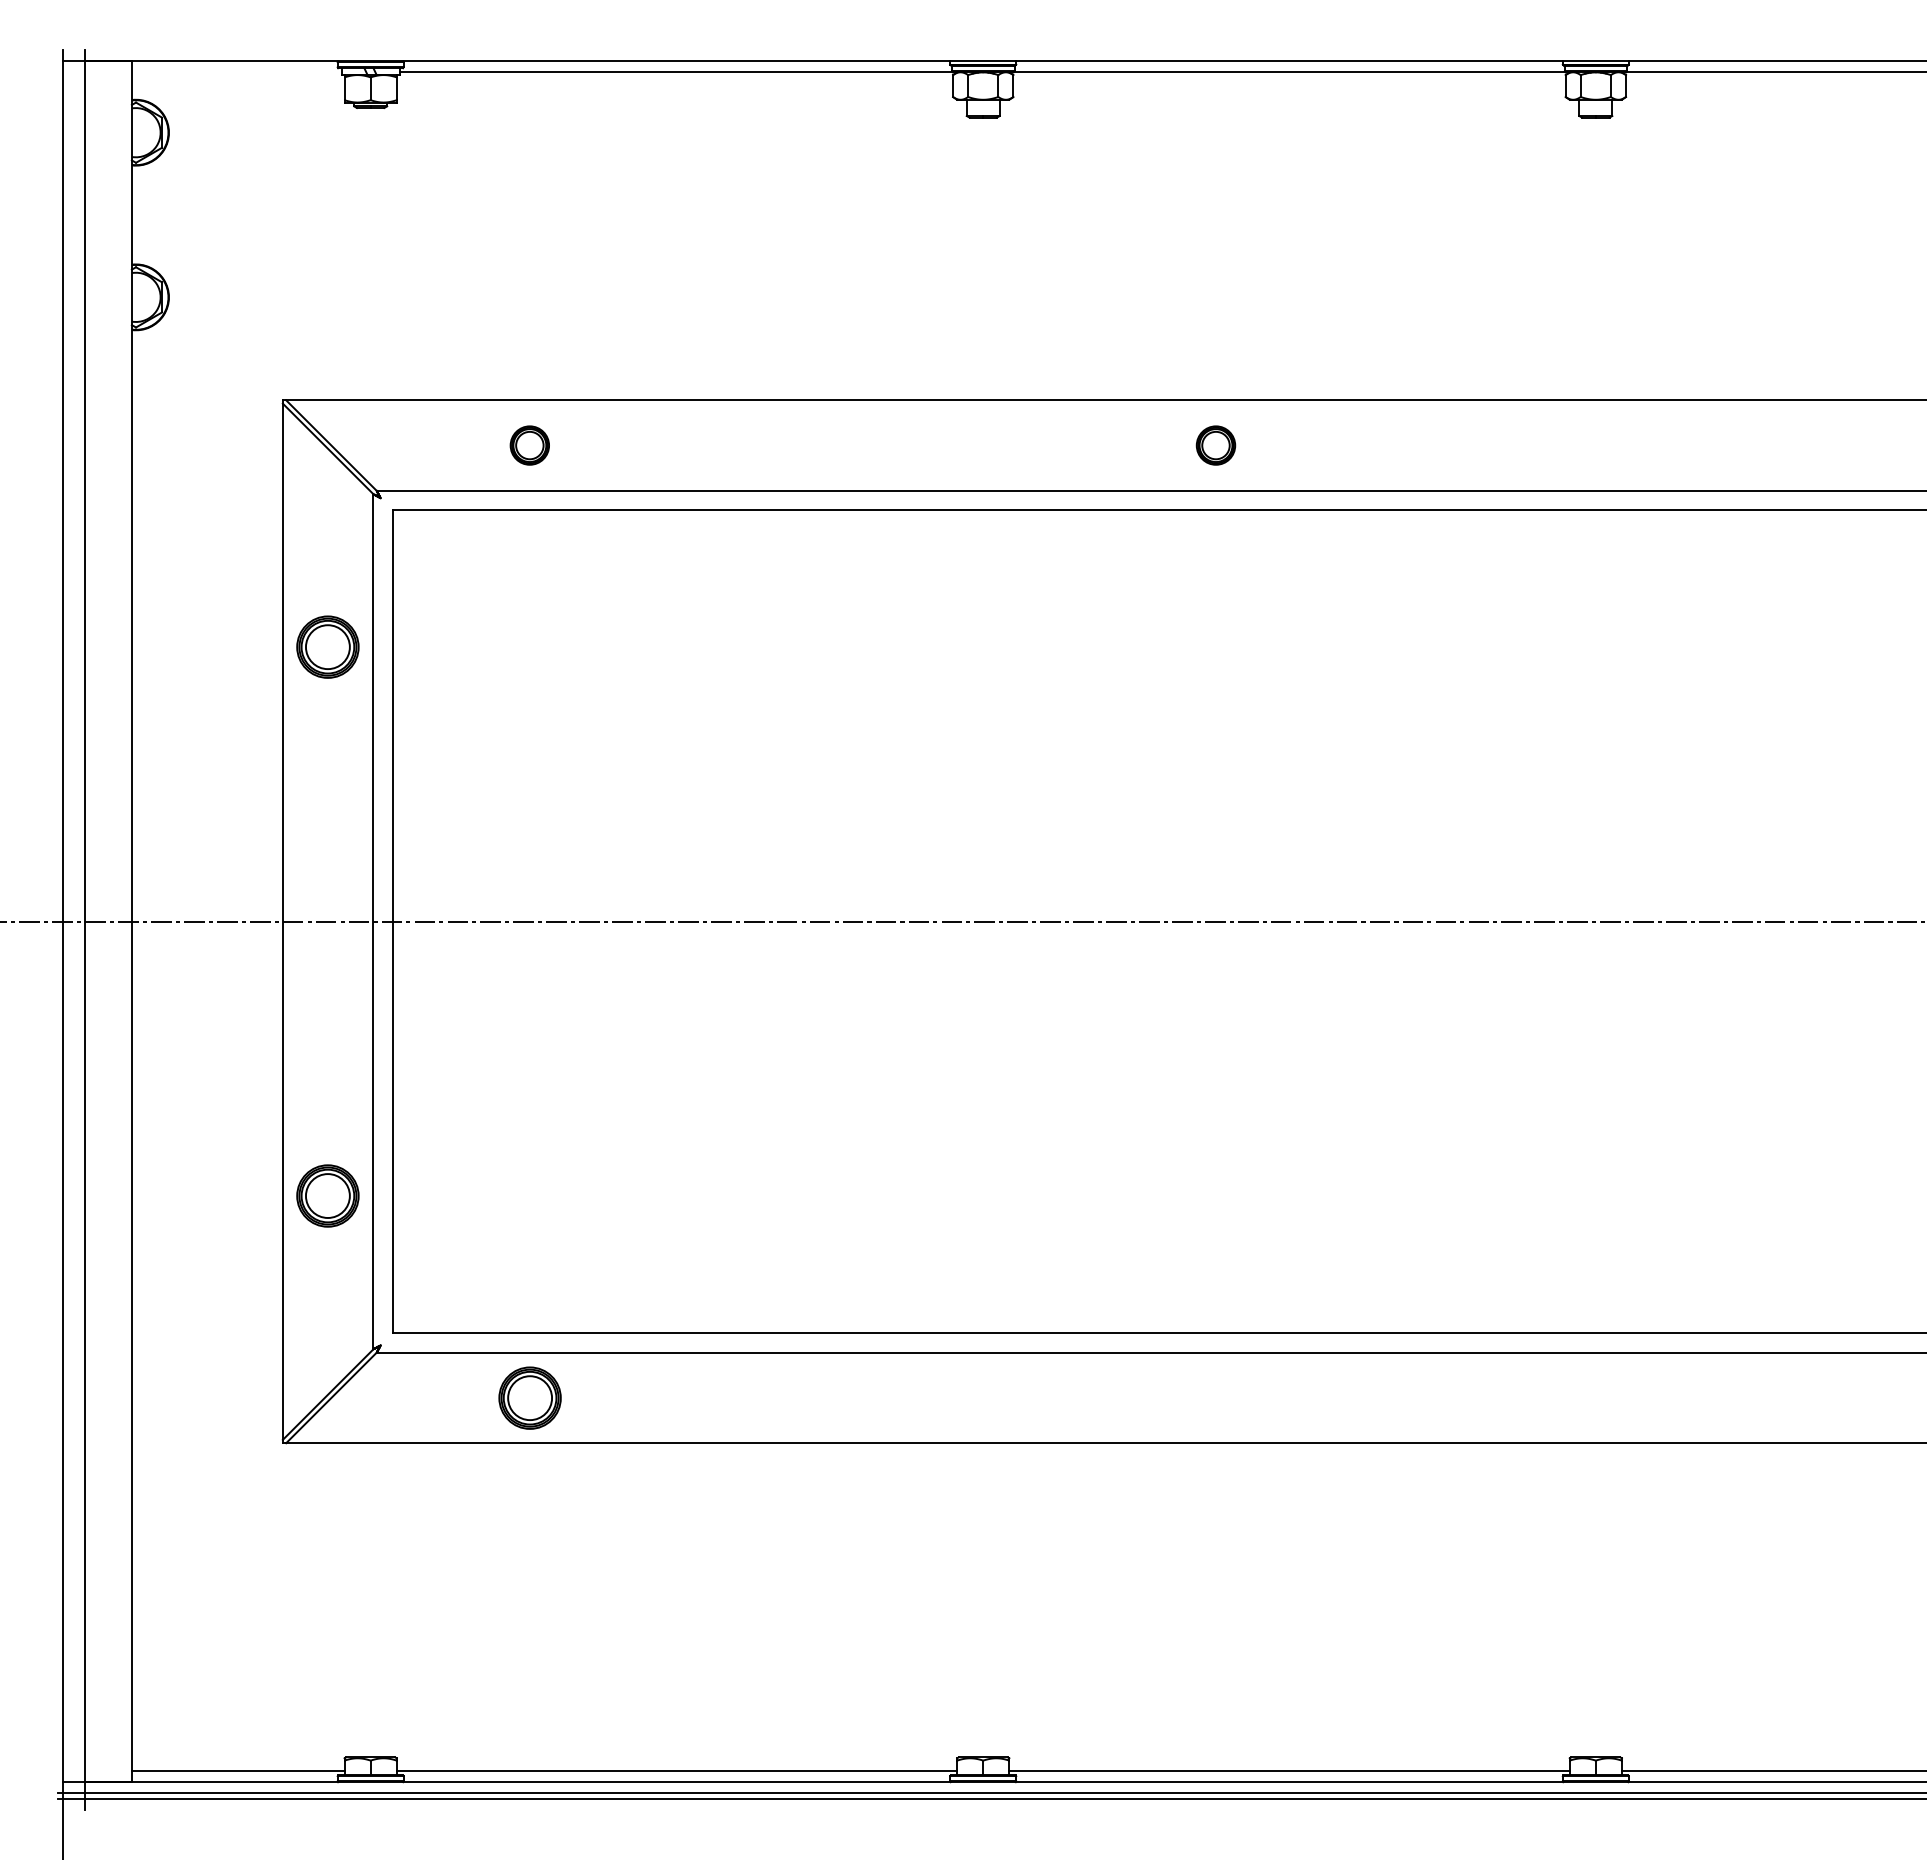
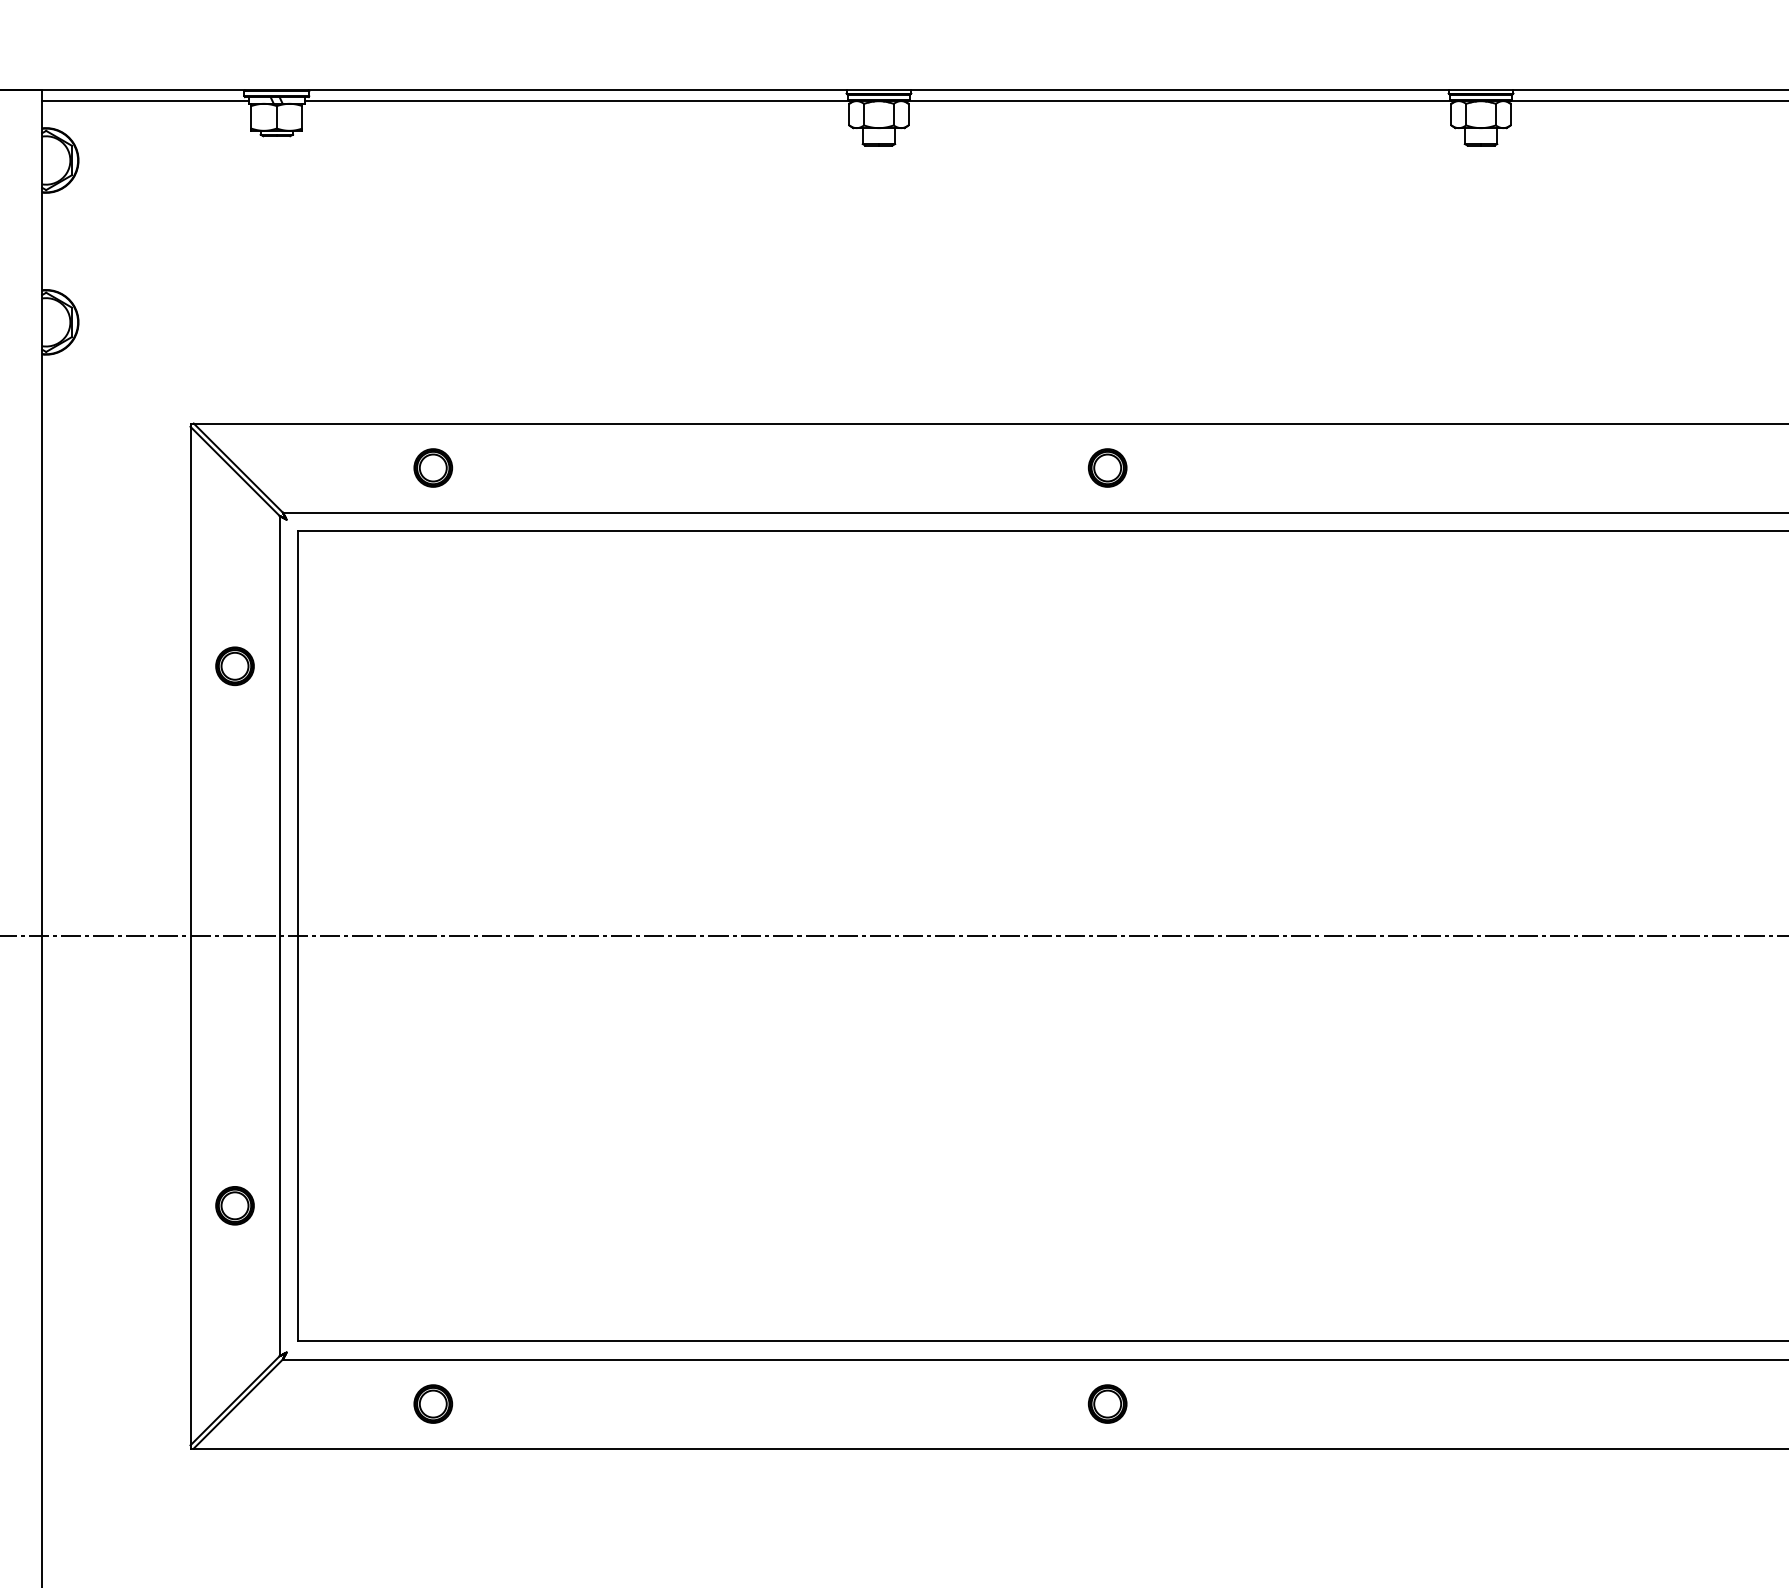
line: (236, 72) -> (144, 101), added
part: (328, 647) -> (235, 666), size x0.62
part: (328, 1196) -> (235, 1206), size x0.62
part: (529, 1397) -> (432, 1403), size x0.62
part: (1215, 1397) -> (1107, 1403), added

